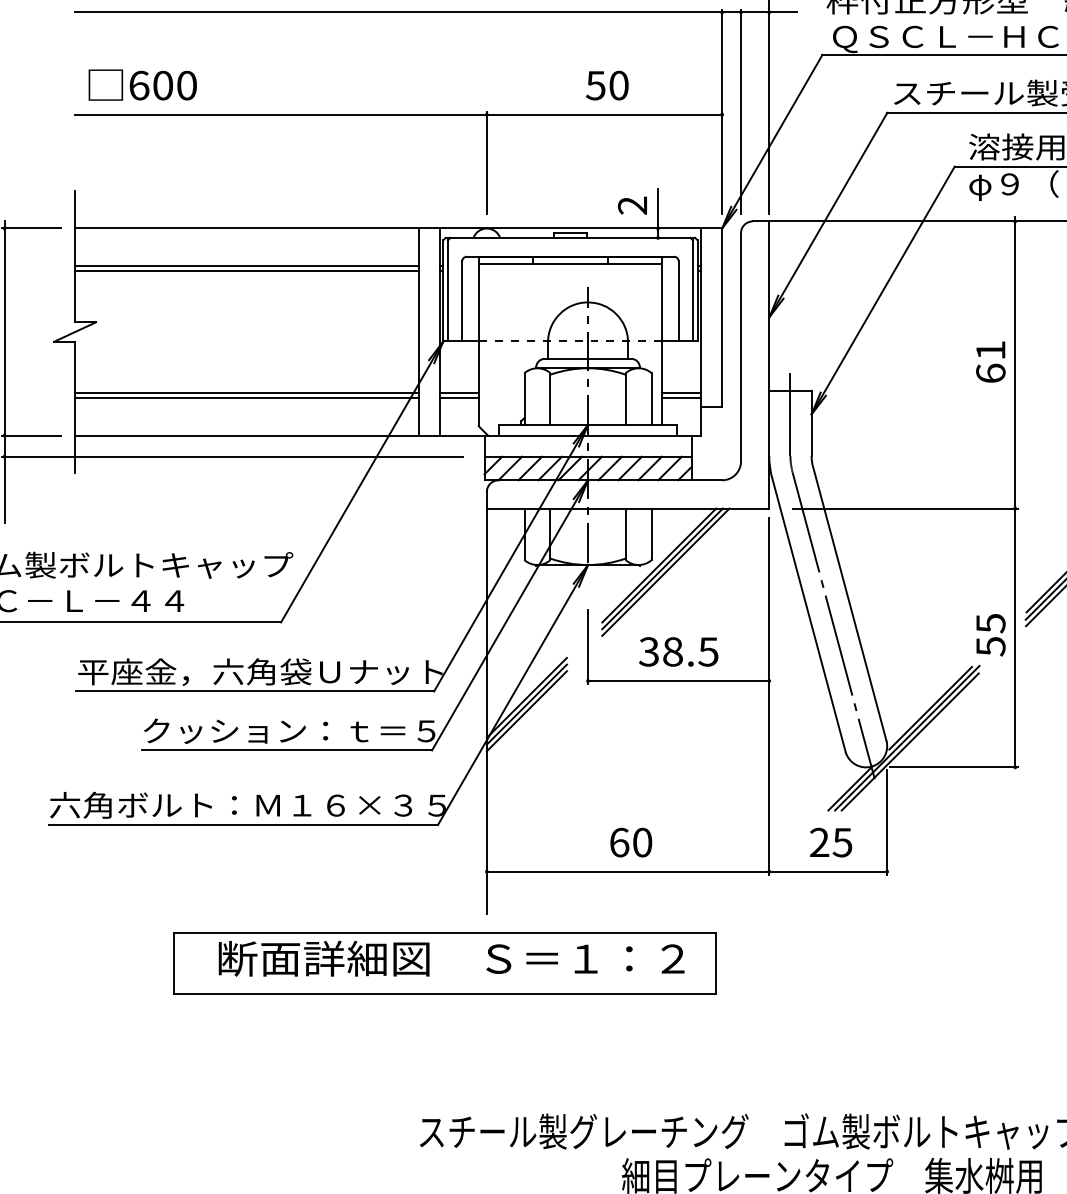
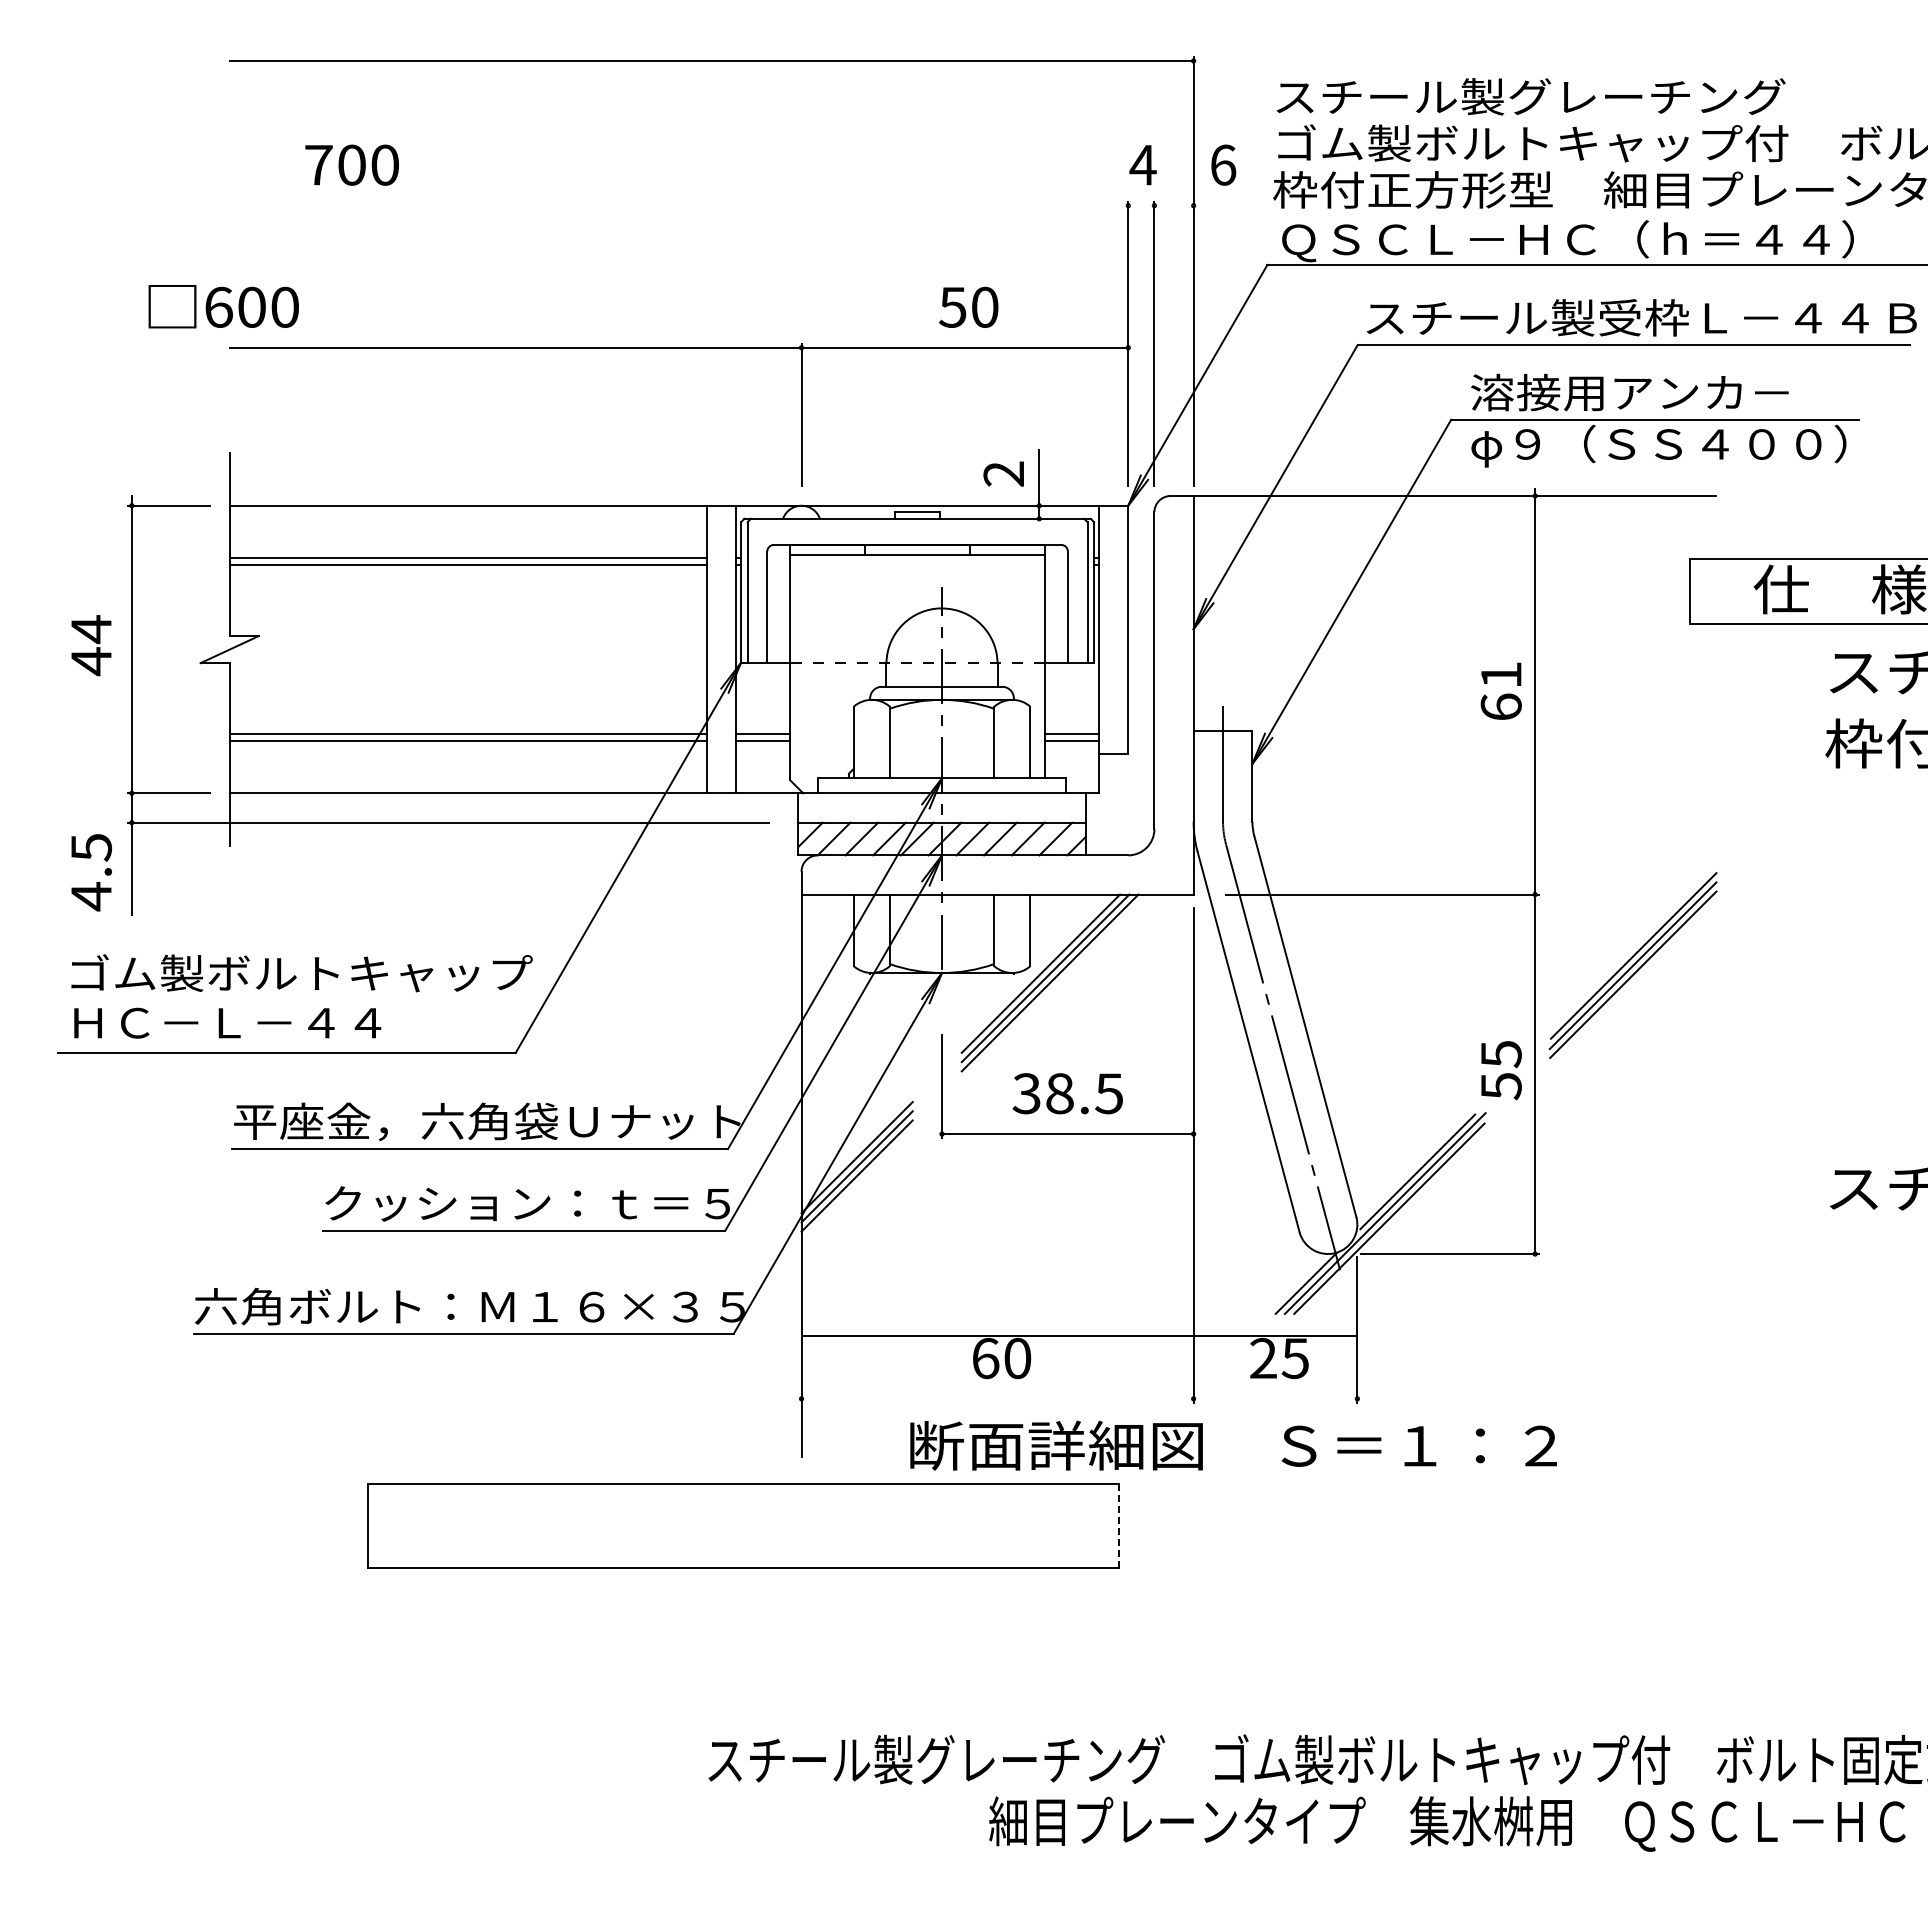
line: (435, 12) -> (730, 205), removed
text: (142, 84) -> (223, 306), moved
line: (687, 871) -> (1079, 1335), moved
text: (451, 958) -> (1233, 1445), moved
line: (715, 963) -> (1119, 1526), solid -> dashed

